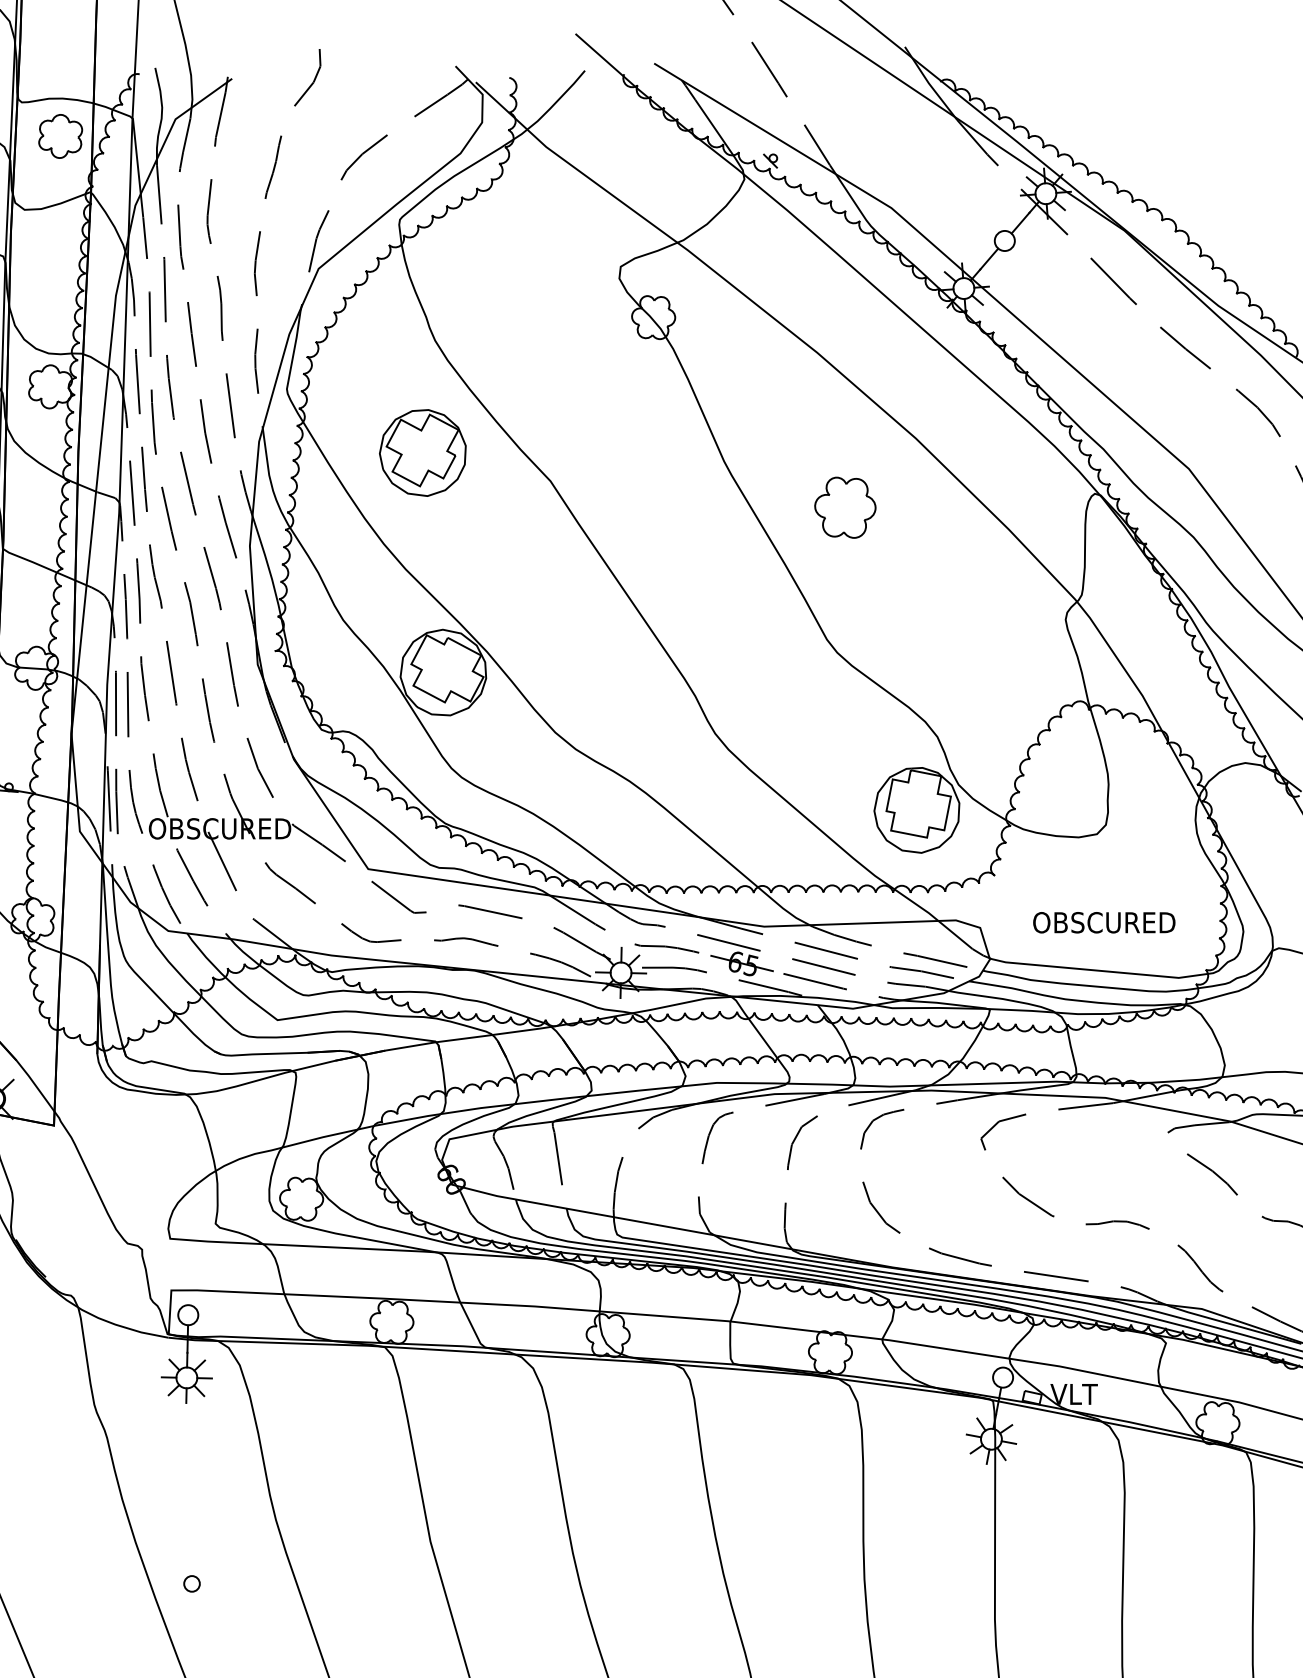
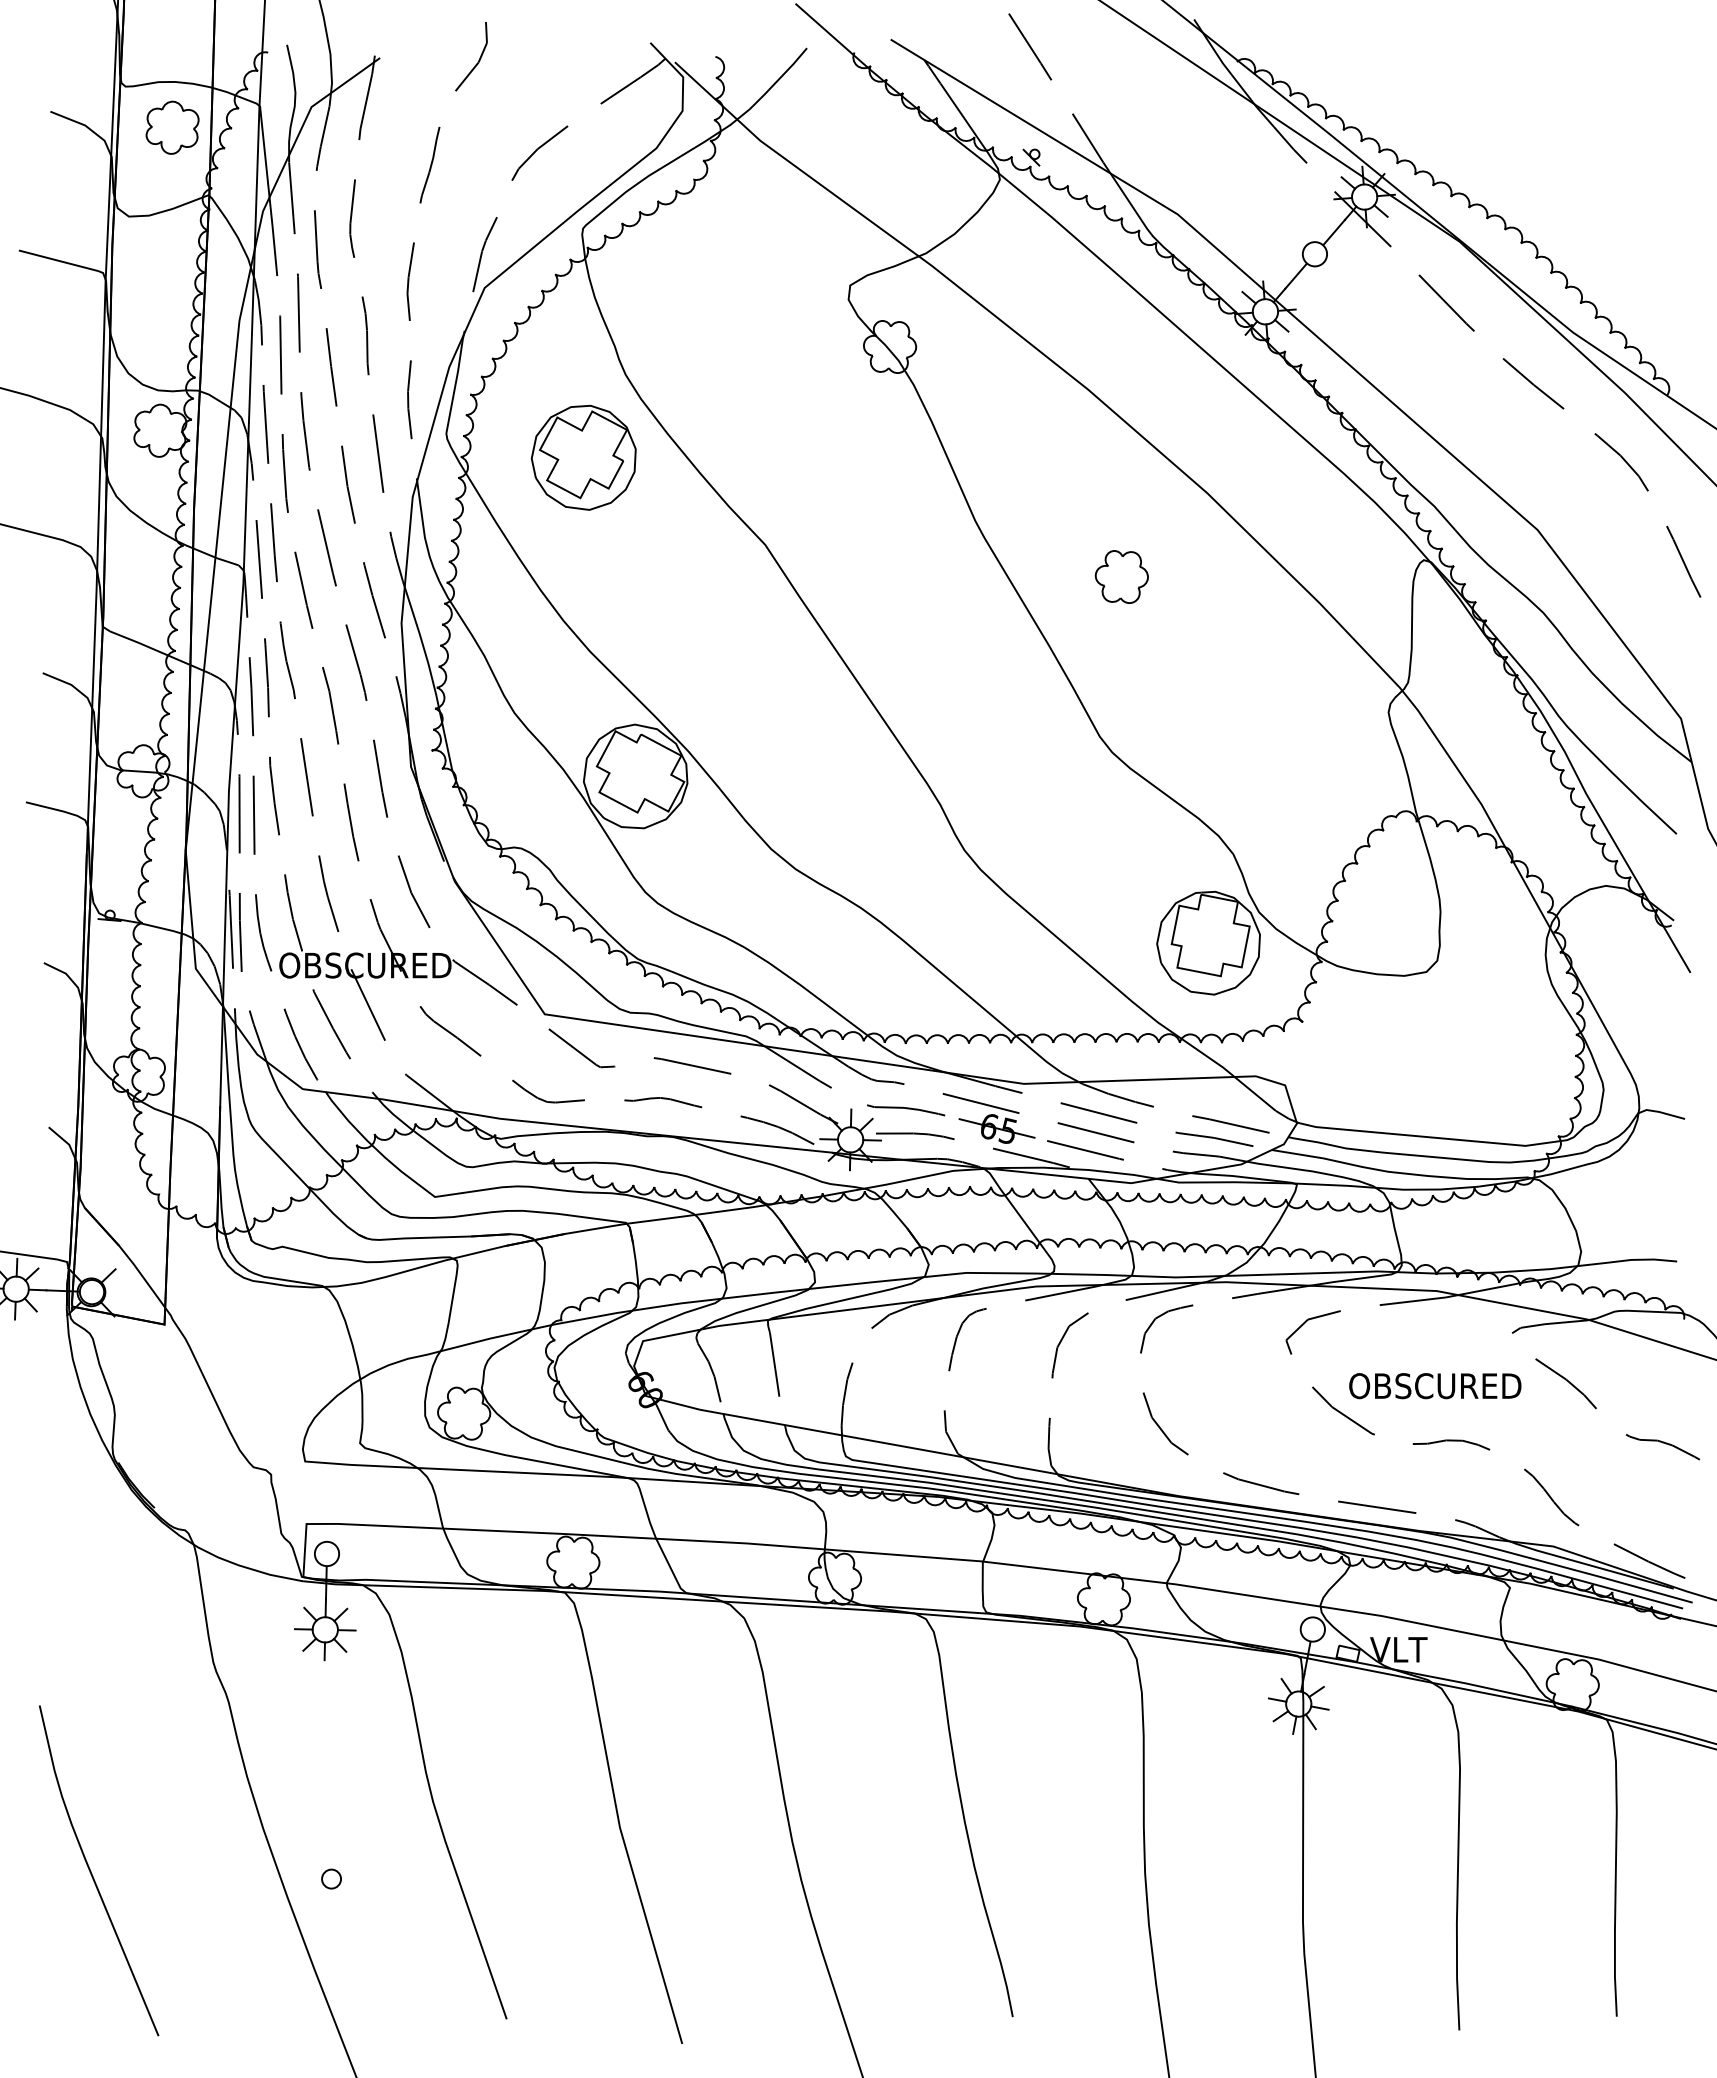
part: (422, 452) -> (583, 457), moved
part: (844, 507) -> (1121, 576), size x0.71
text: (1104, 923) -> (1435, 1386), moved

